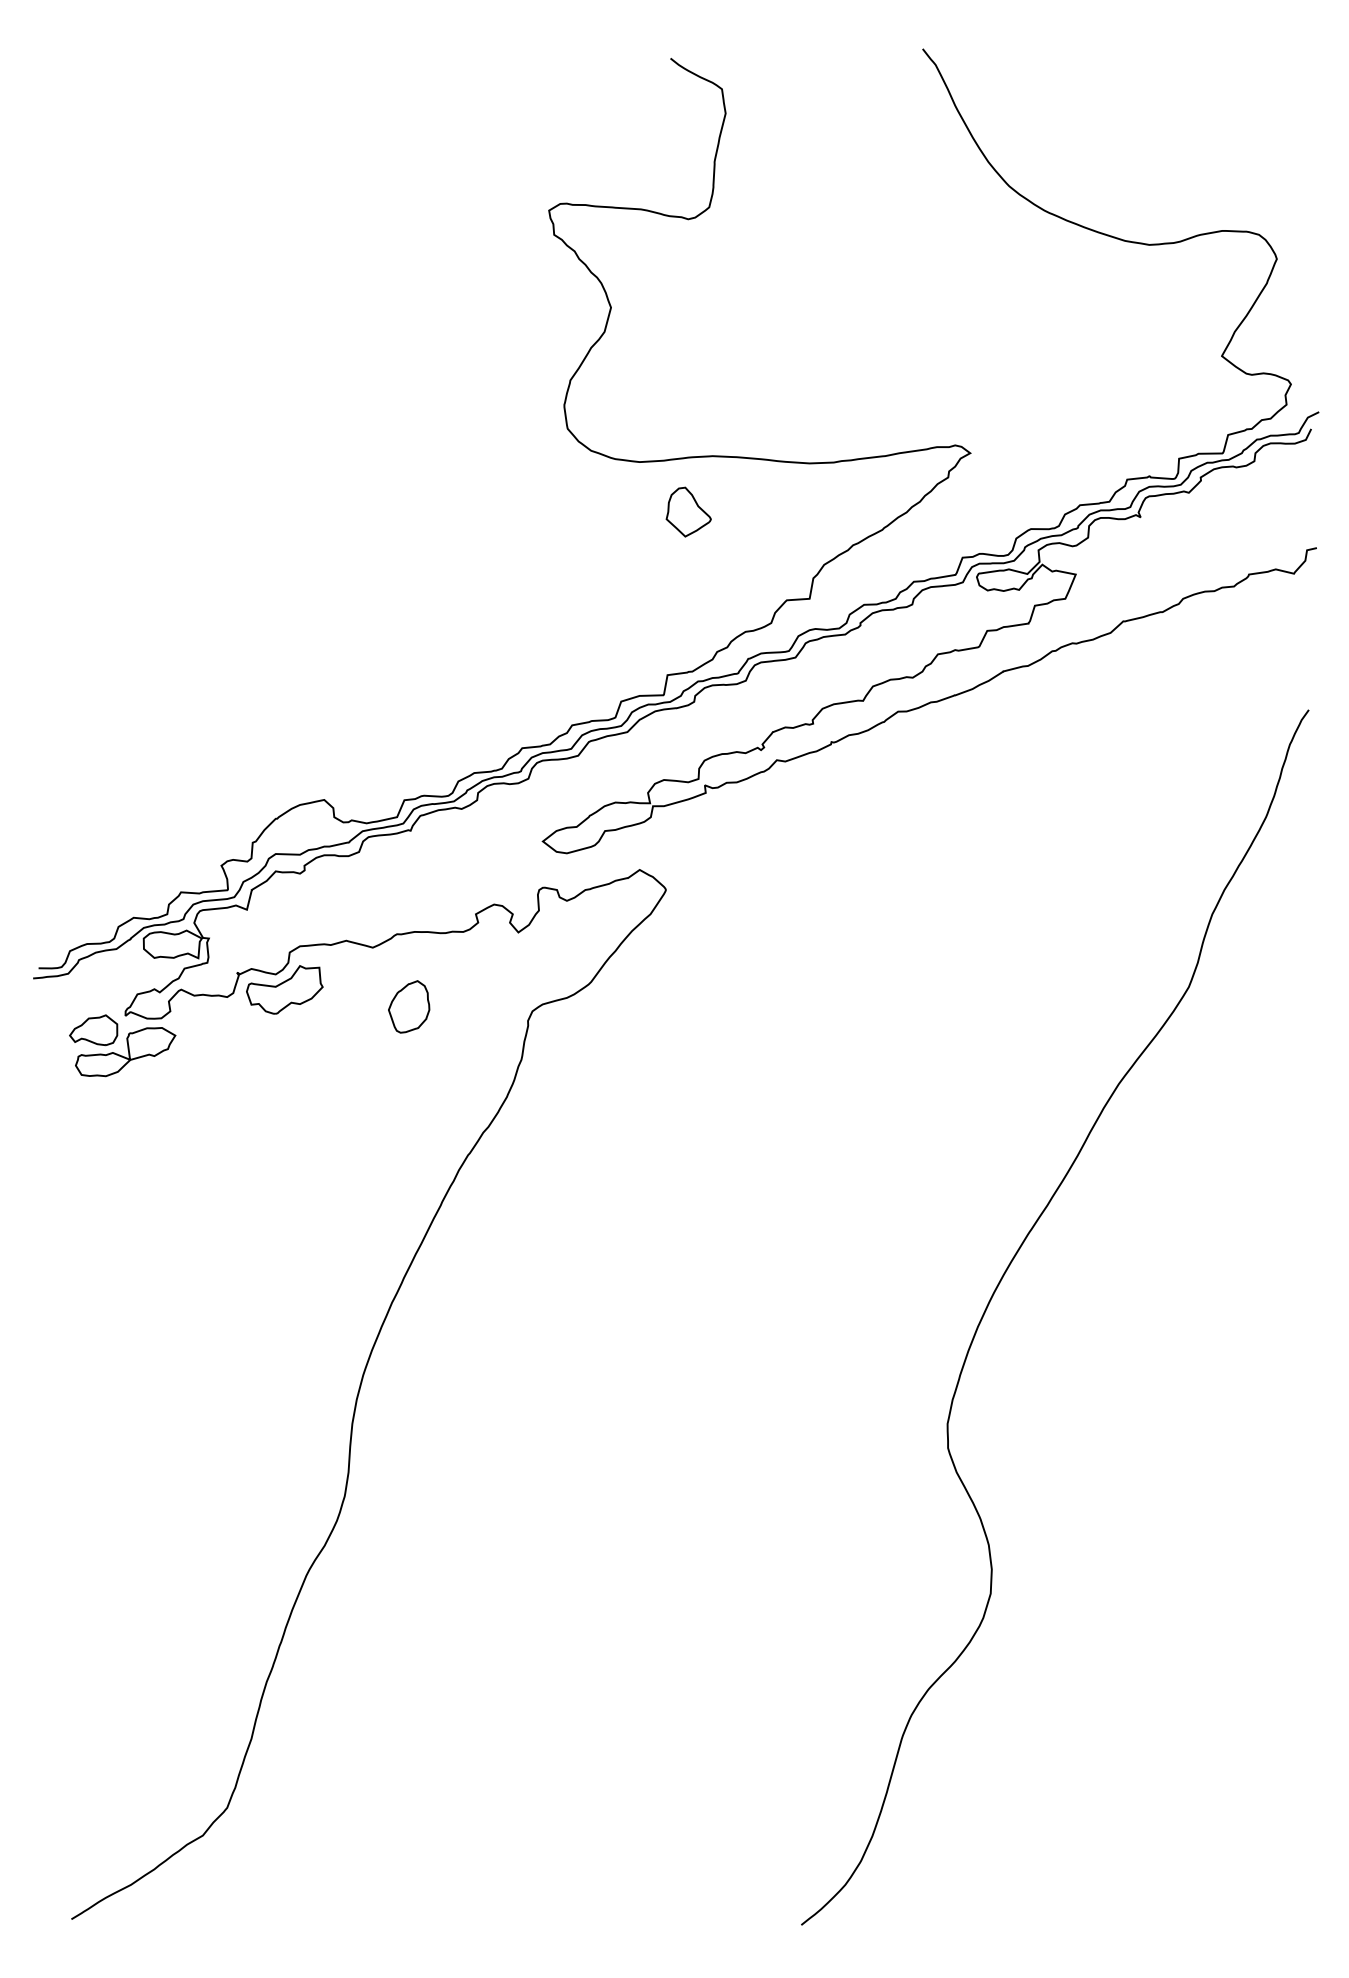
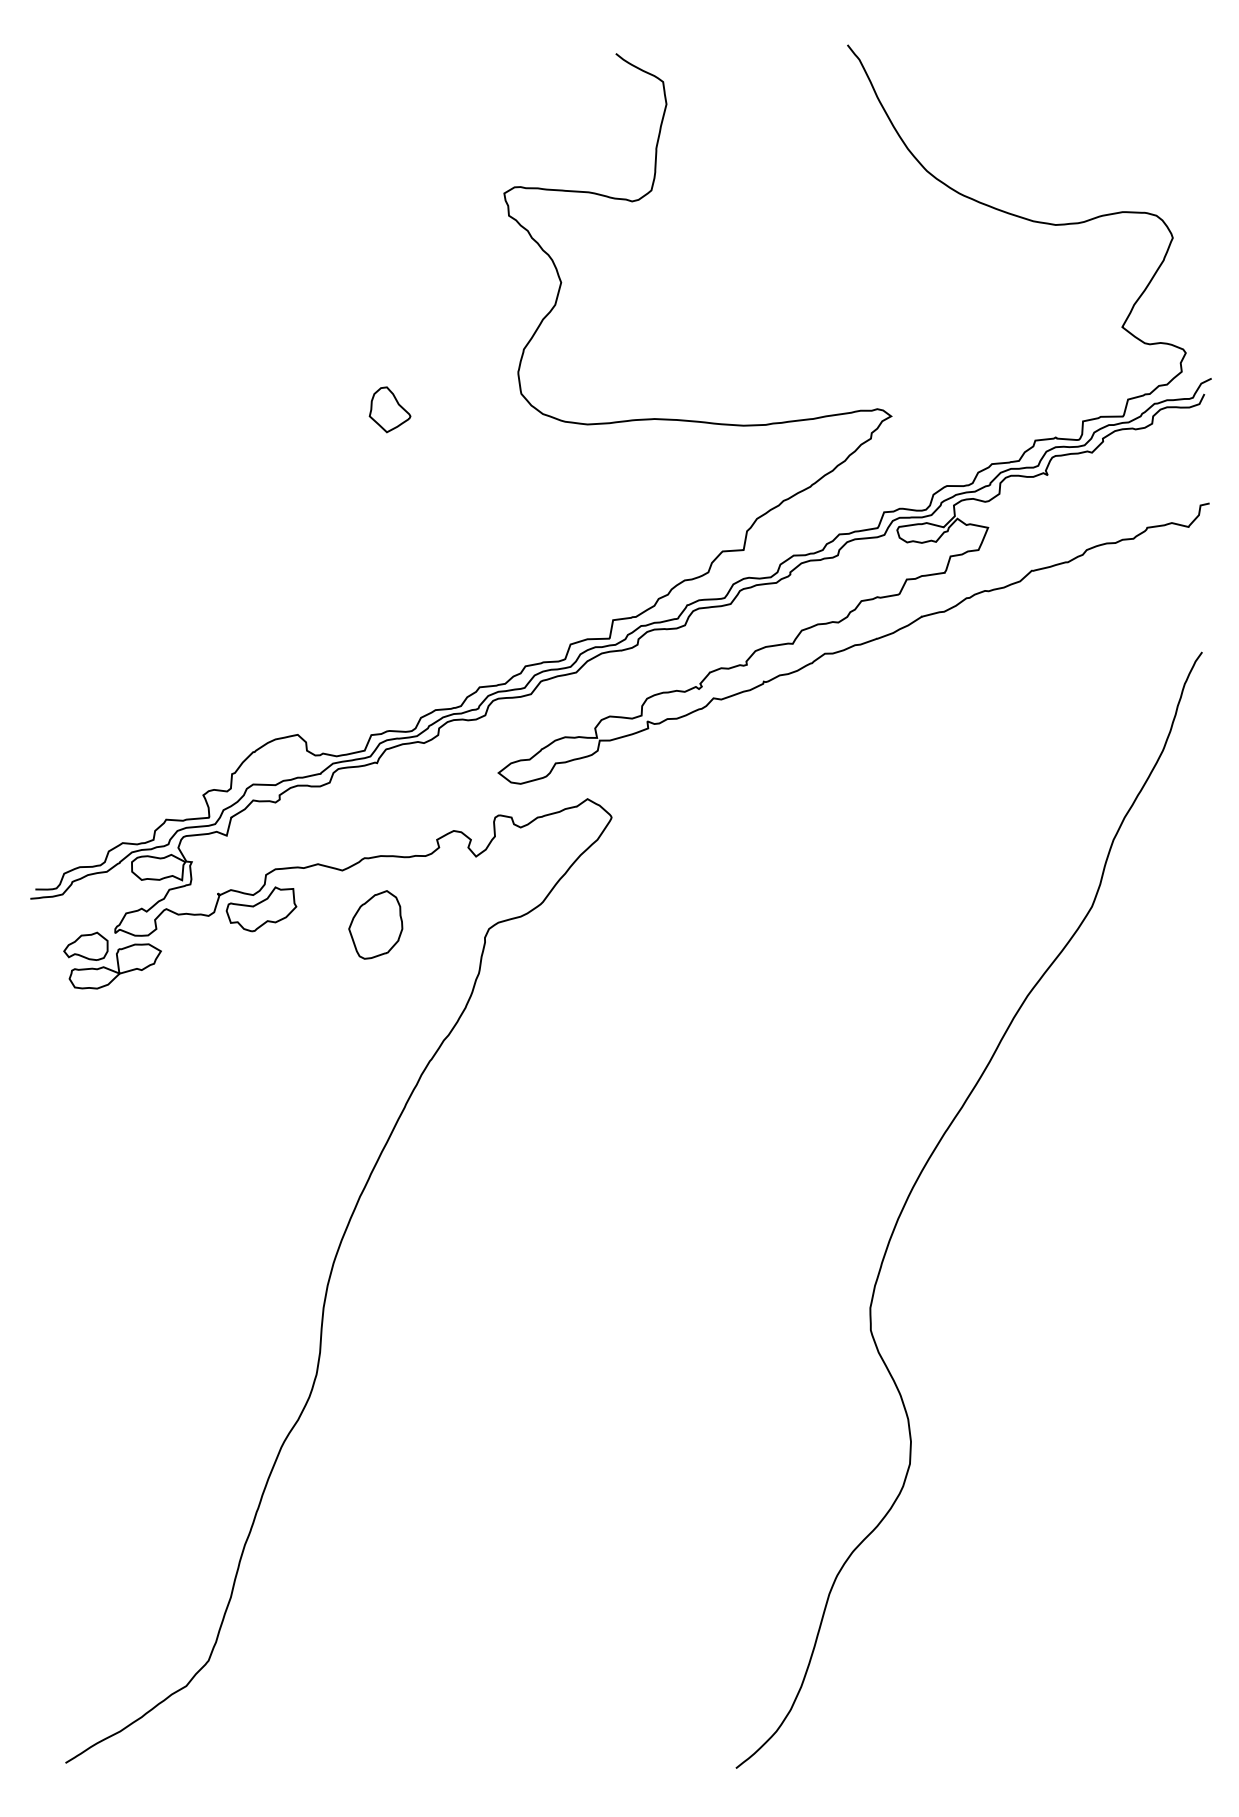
part: (688, 511) -> (389, 409), moved
part: (408, 1006) -> (375, 924), size x1.43

